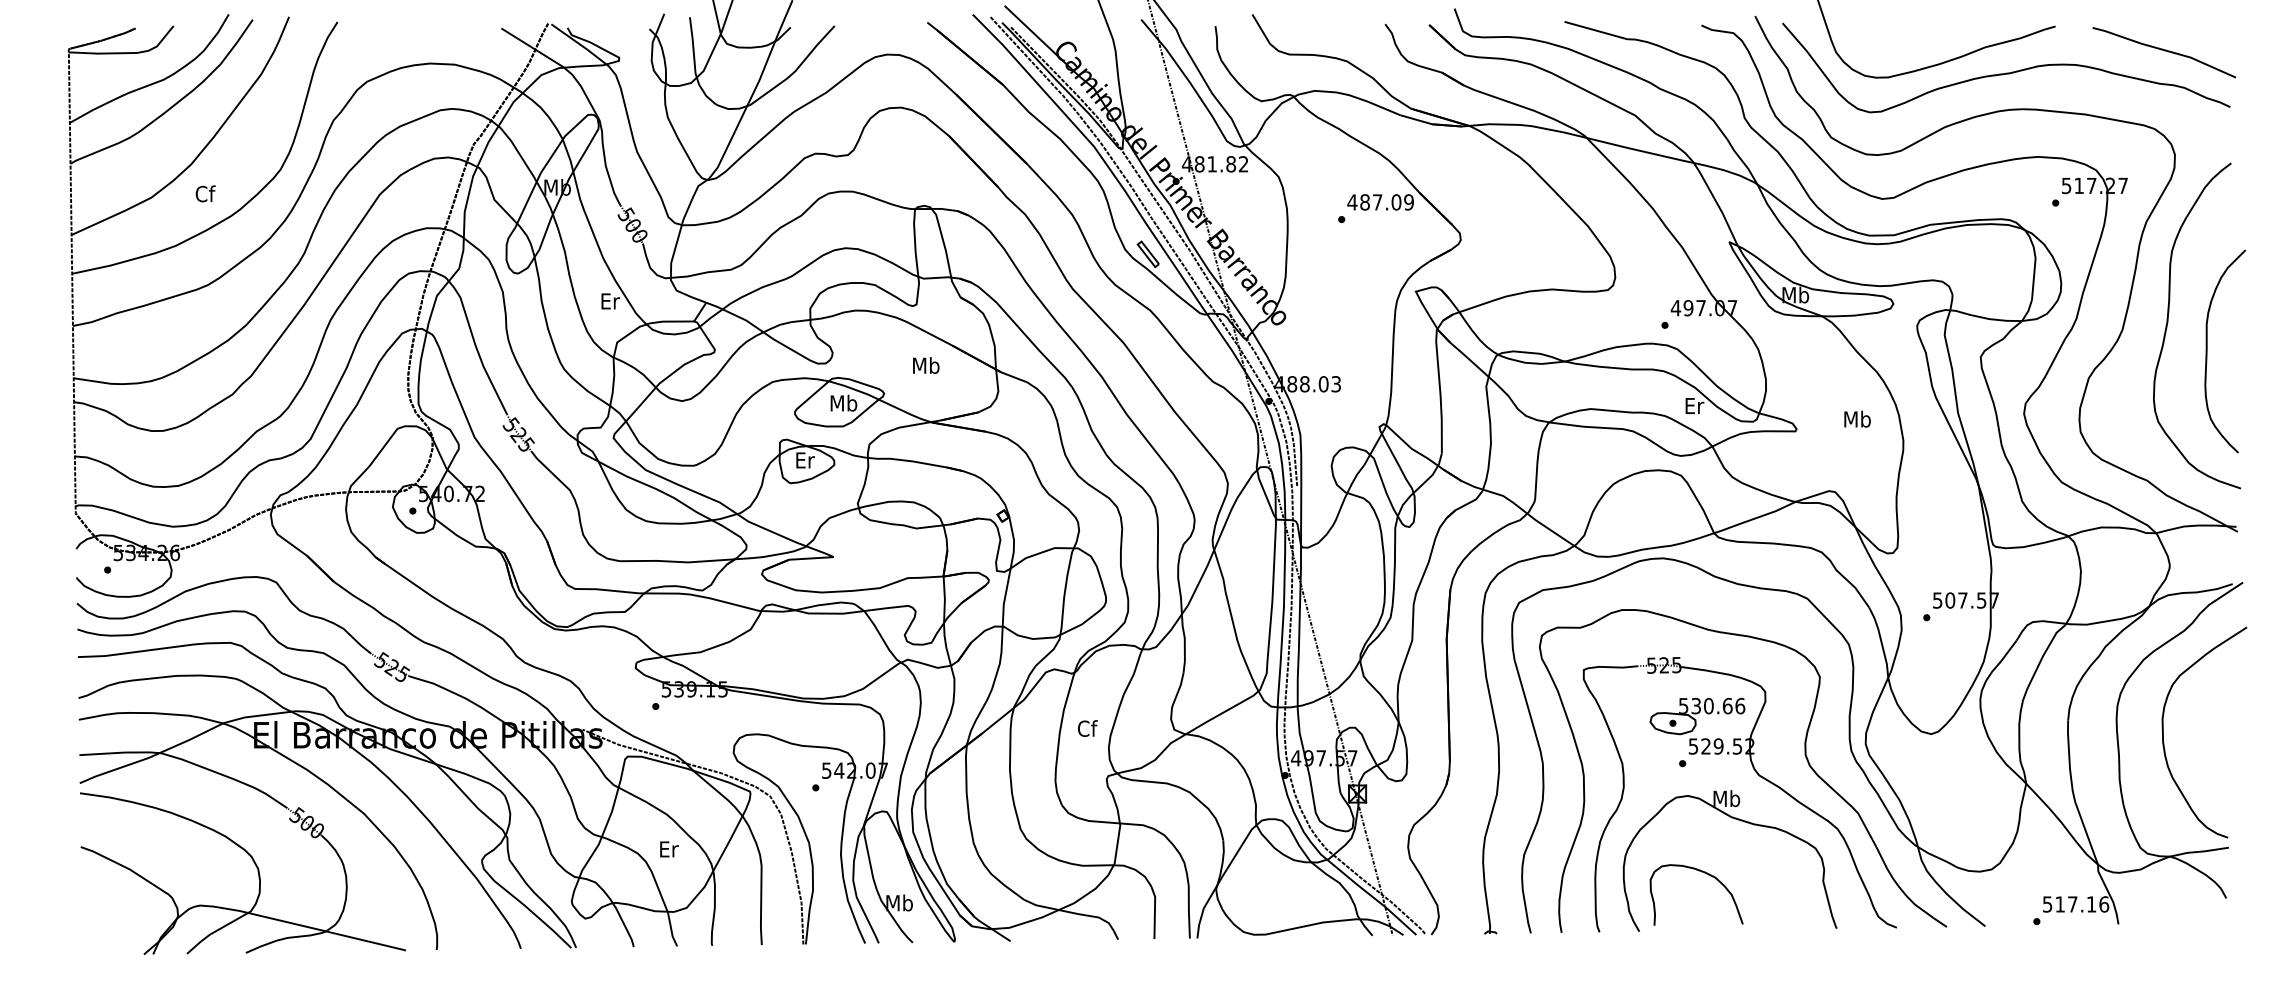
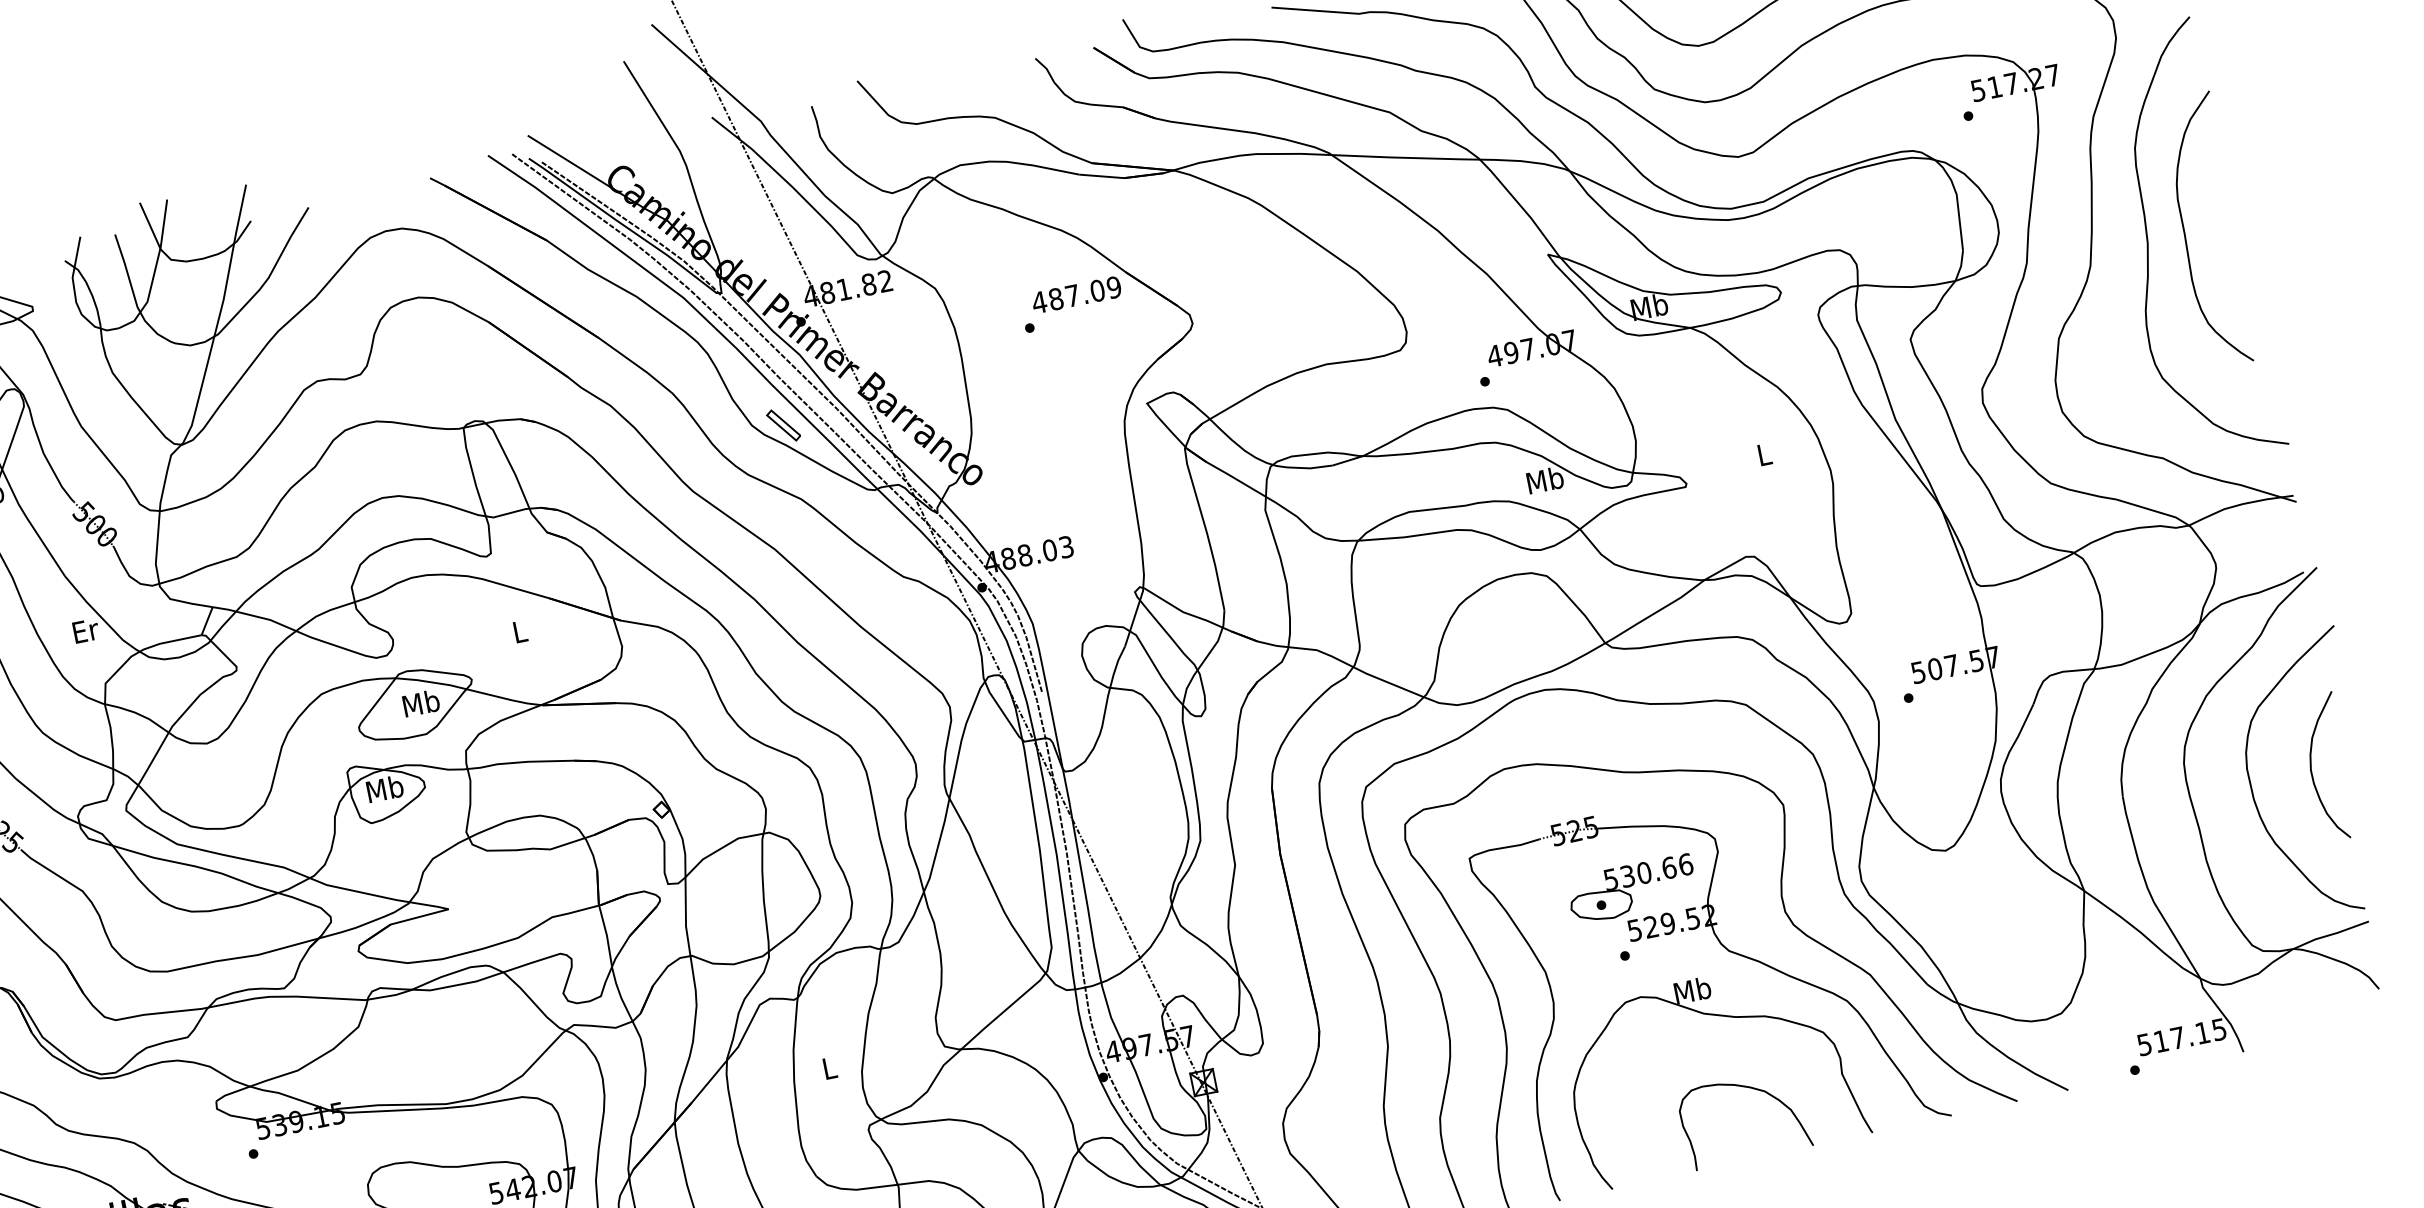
curve: (2207, 351) -> (2186, 235), moved
text: (926, 365) -> (520, 631), Mb -> L
text: (1694, 405) -> (1545, 479), Er -> Mb
text: (1857, 418) -> (1764, 453), Mb -> L
text: (804, 459) -> (384, 788), Er -> Mb
curve: (2210, 727) -> (2312, 767), added
text: (1087, 728) -> (829, 1068), Cf -> L
curve: (1706, 874) -> (1752, 1089), moved
text: (2104, 904) -> (2219, 1029), 517.16 -> 517.15

